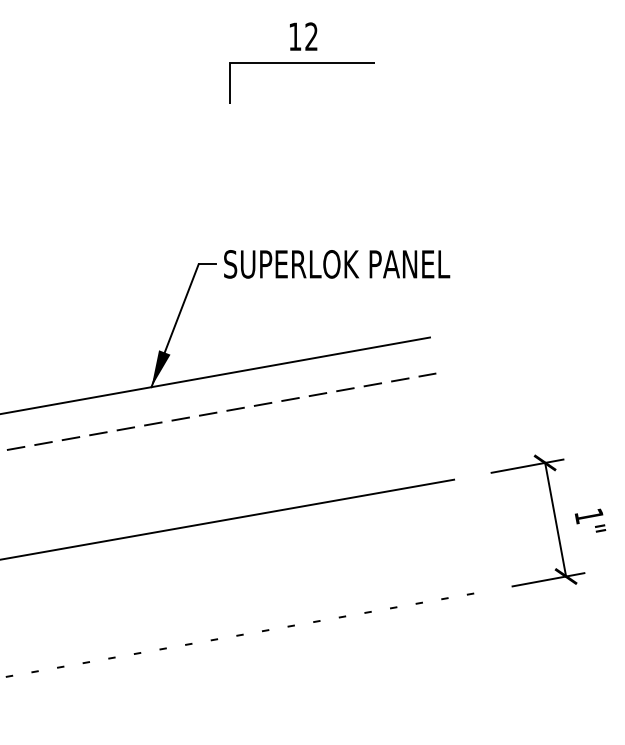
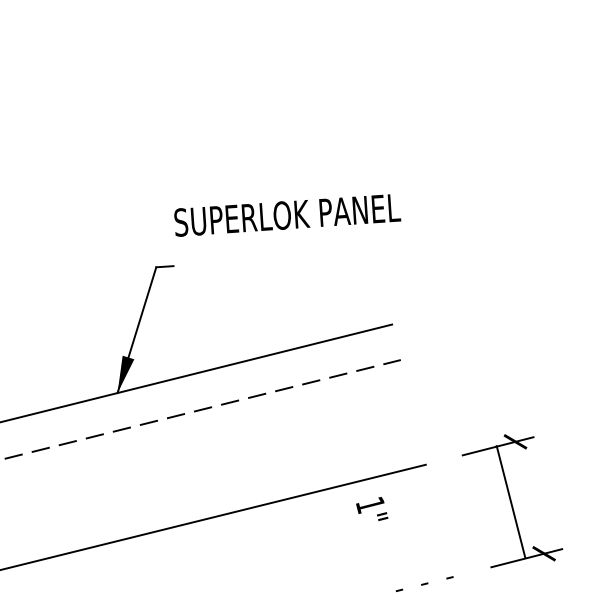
part: (301, 62) -> (245, 58), removed
text: (337, 264) -> (287, 215), moved
line: (555, 519) -> (510, 501), moved
text: (590, 520) -> (372, 509), moved

